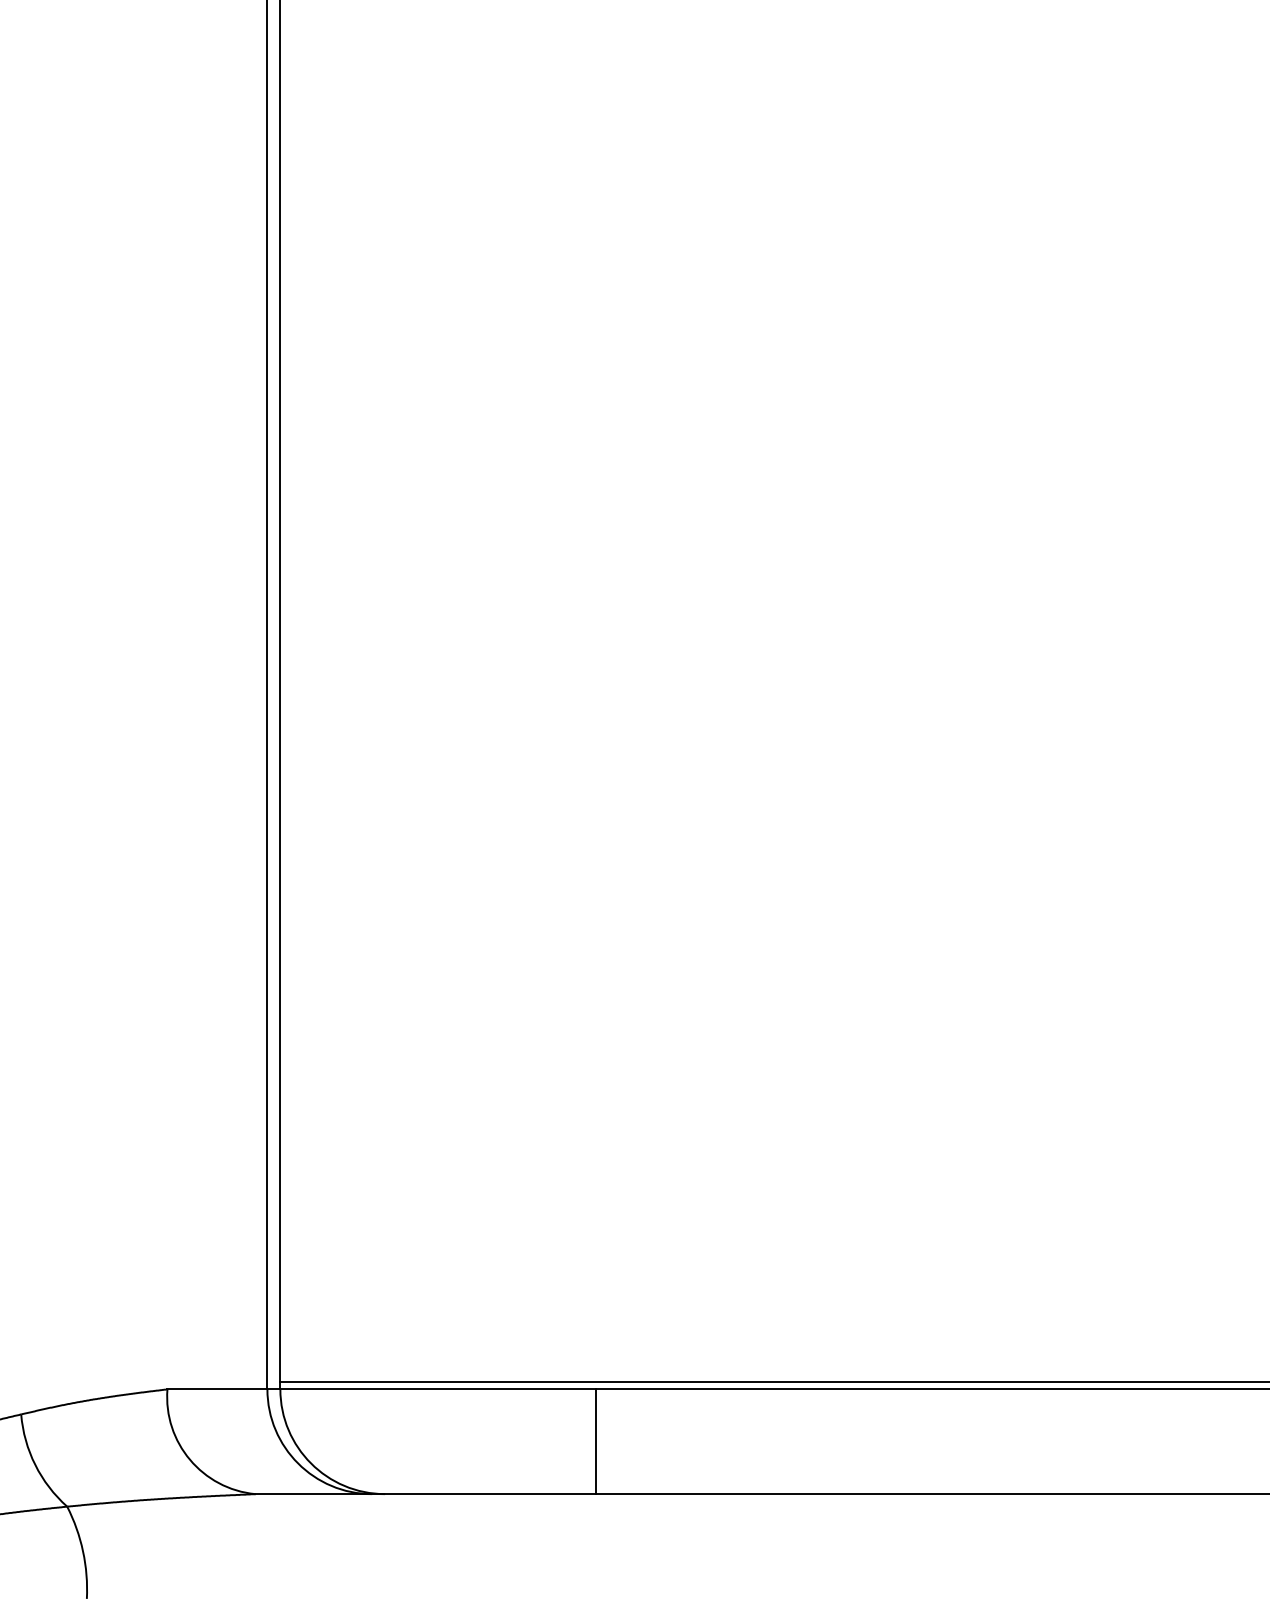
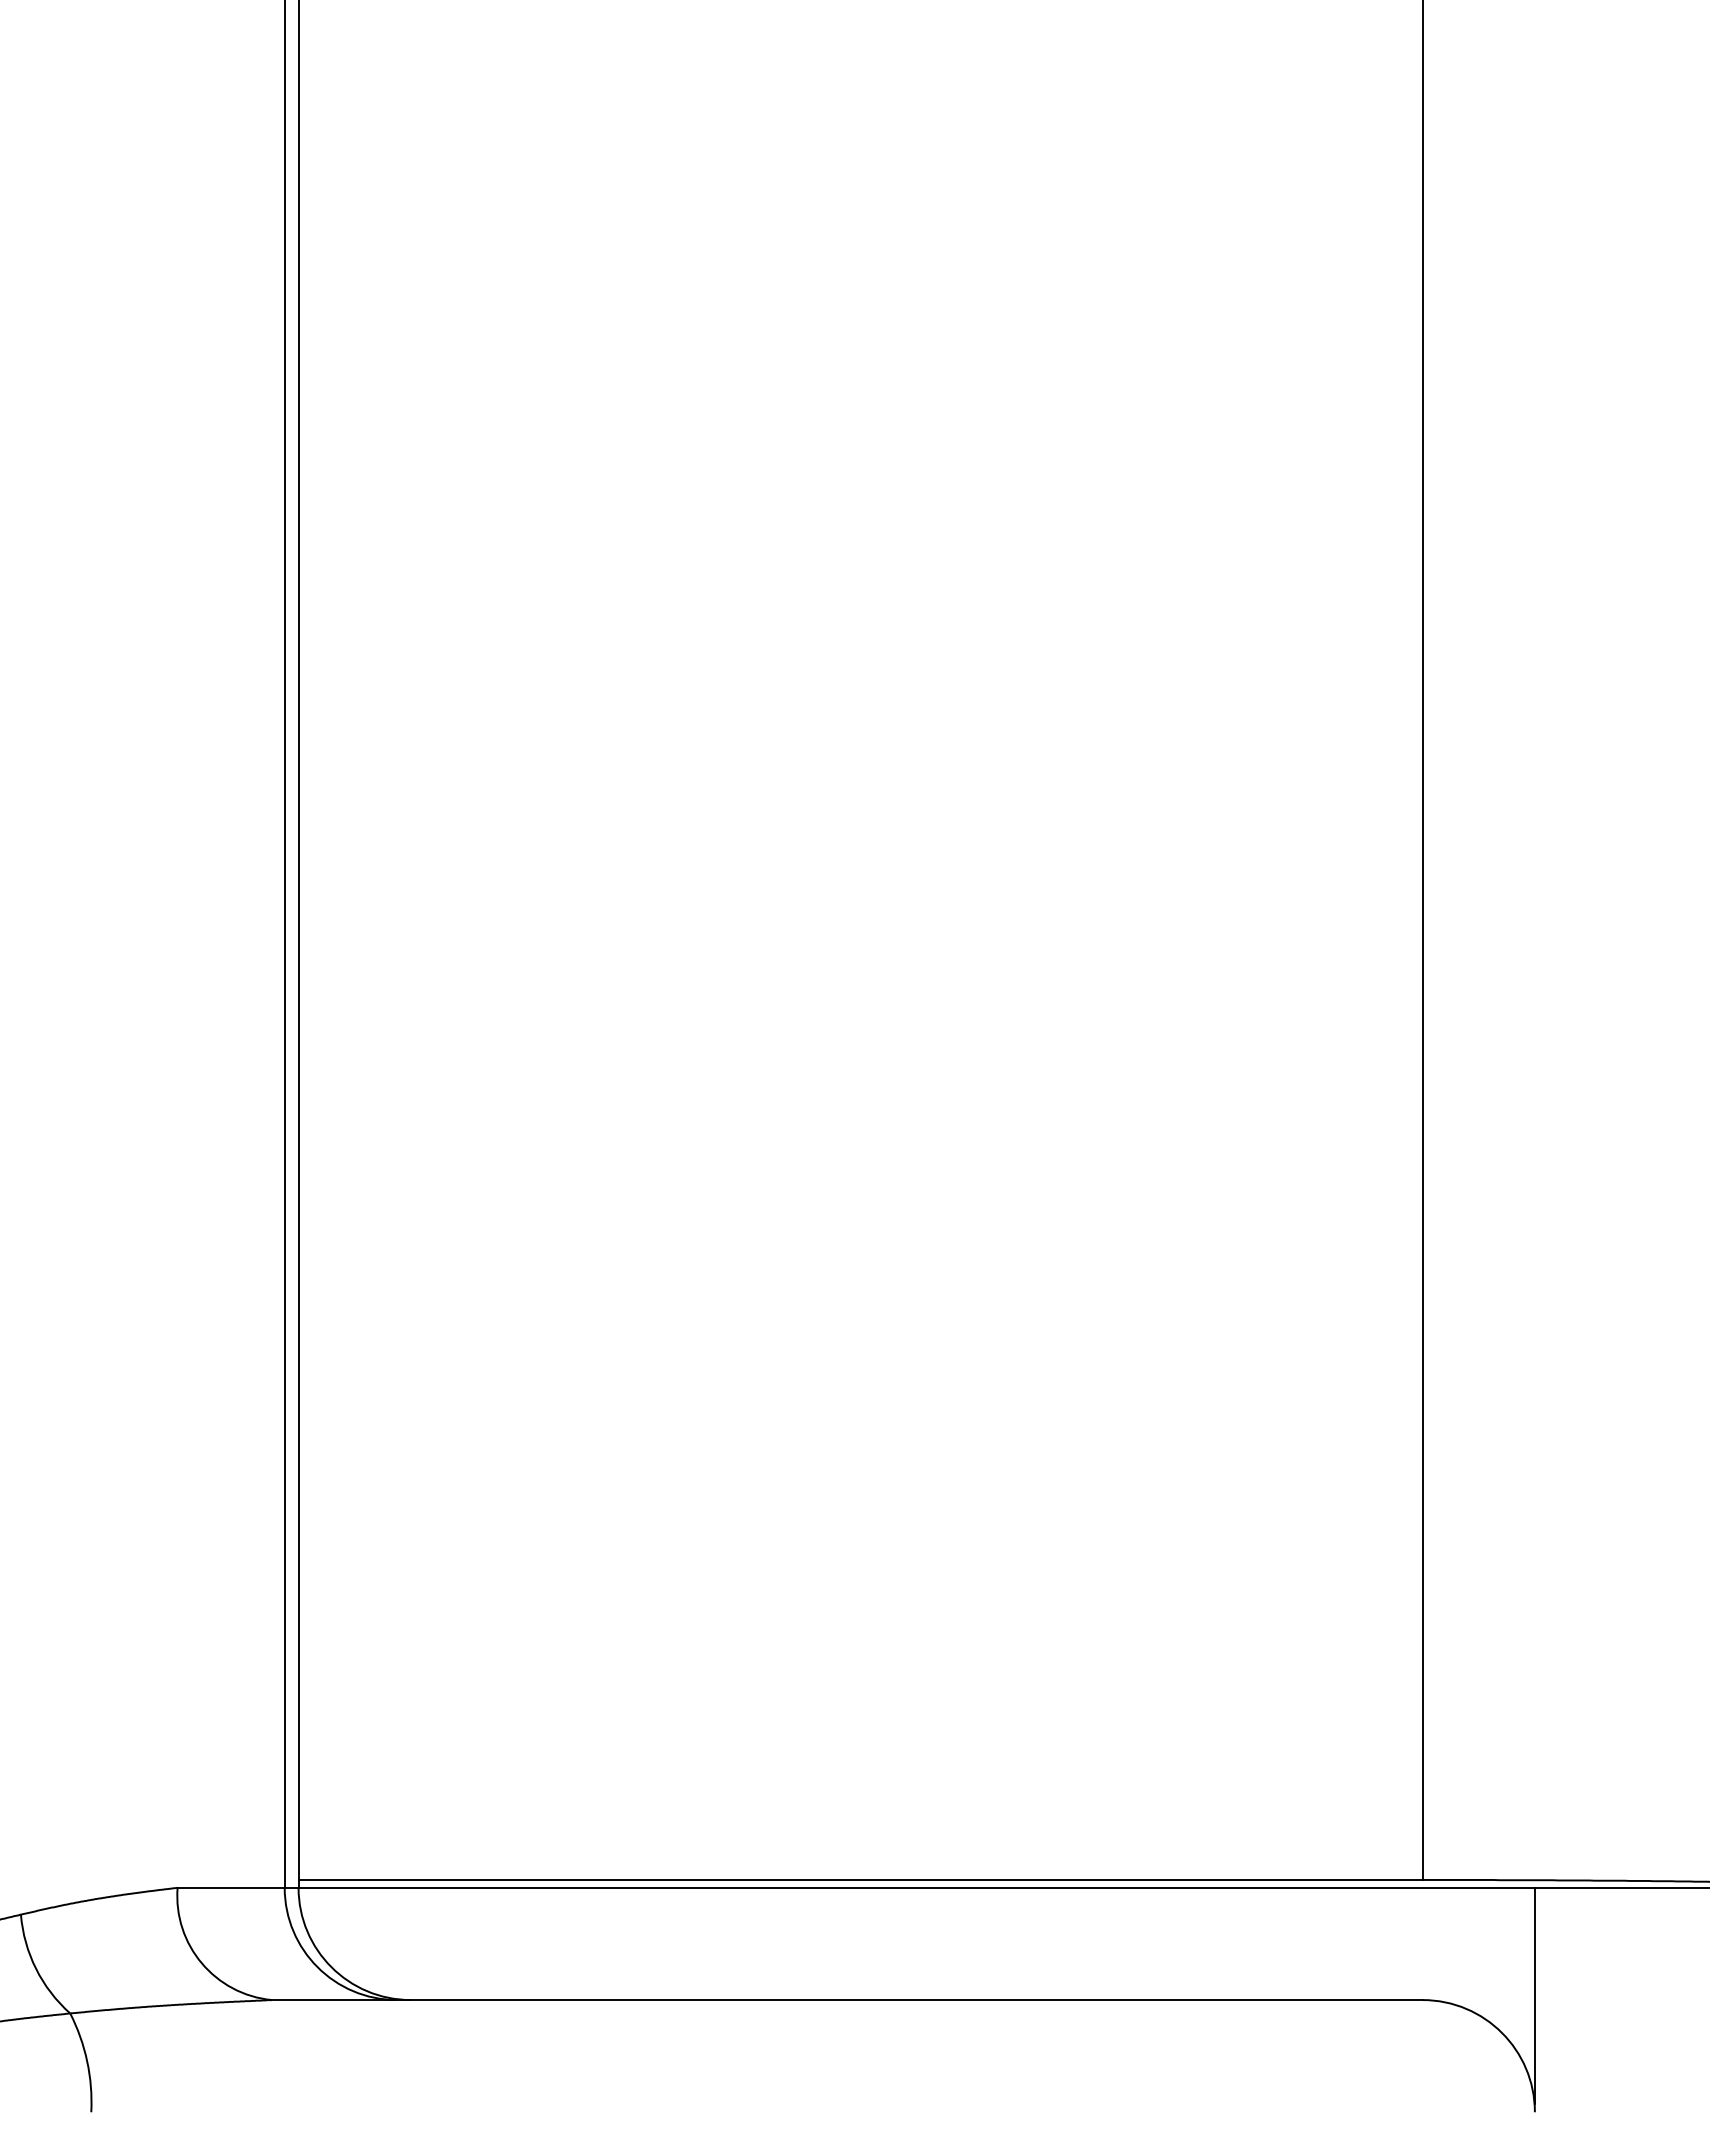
line: (596, 1441) -> (637, 1943), removed

